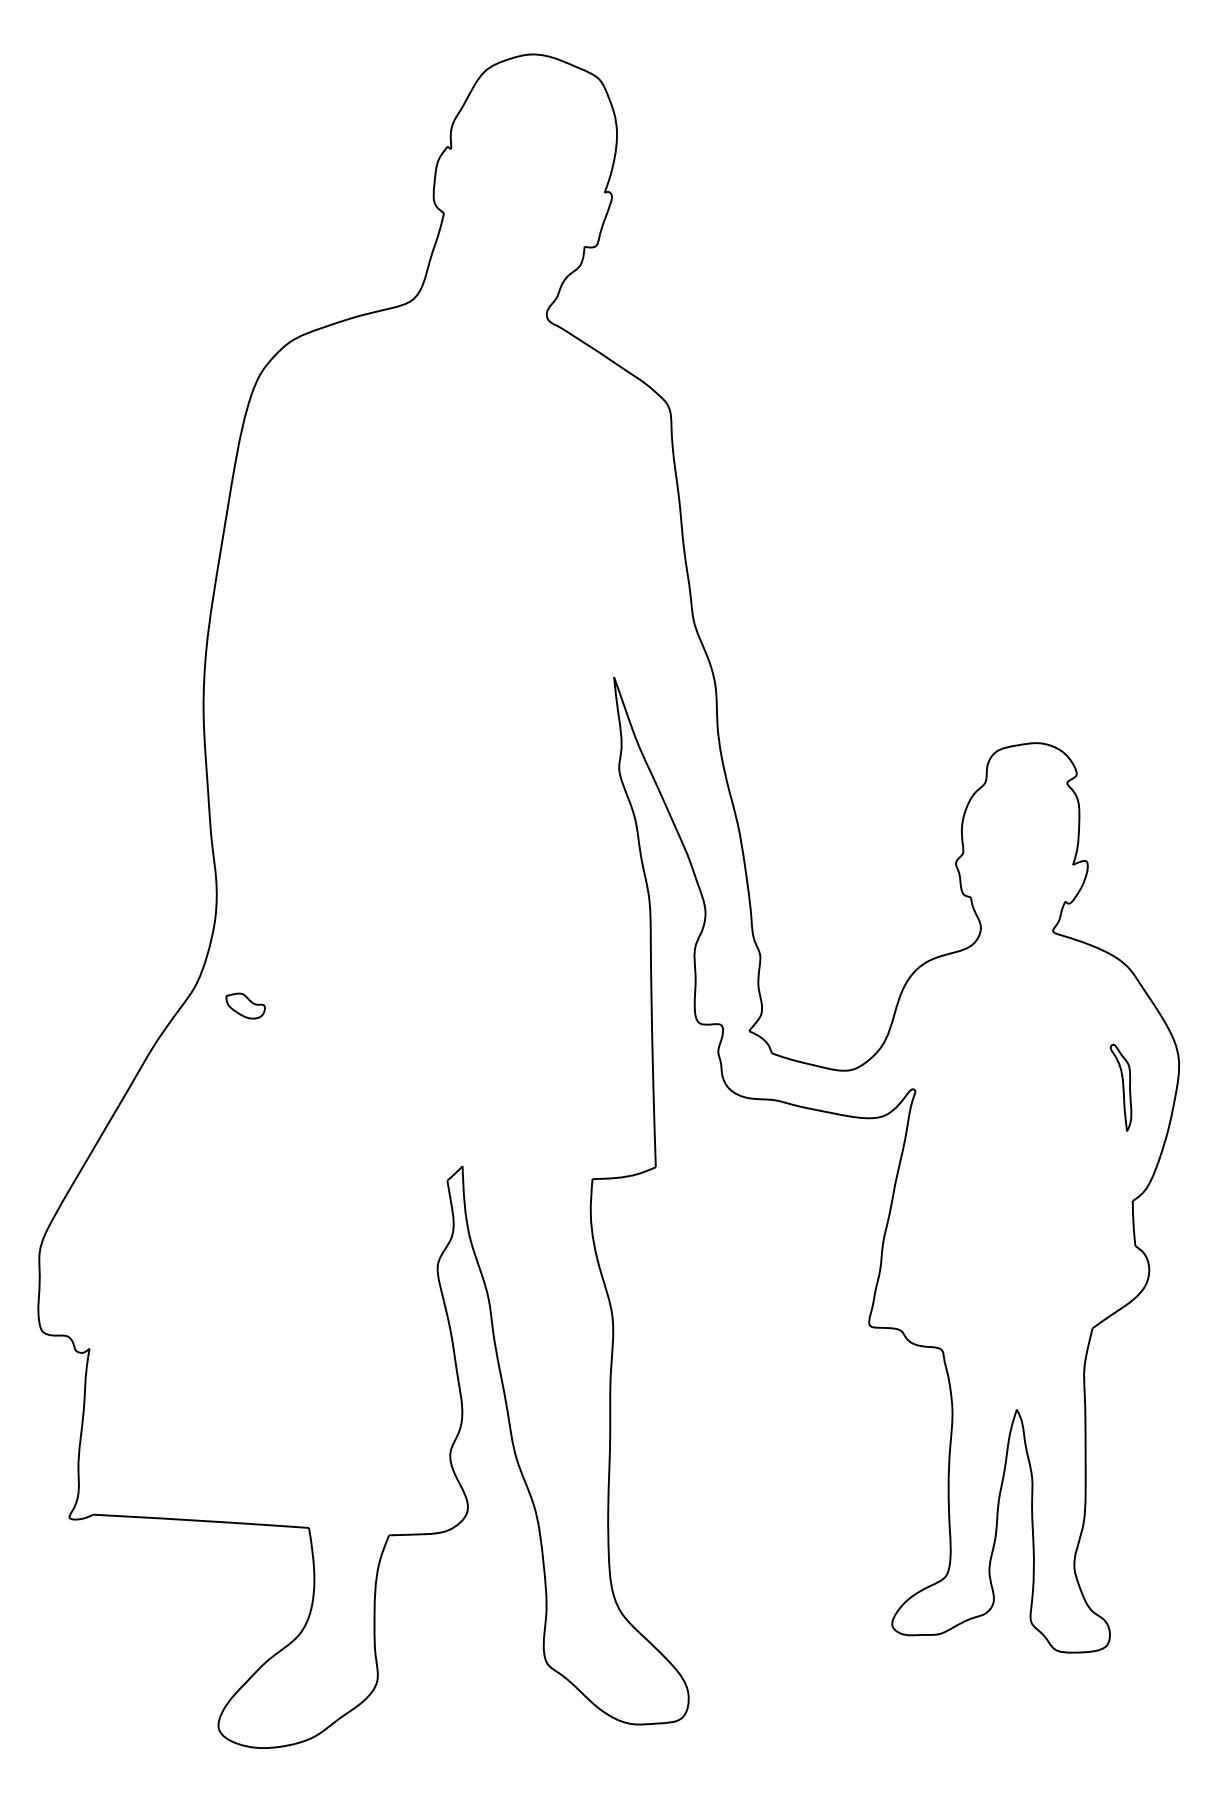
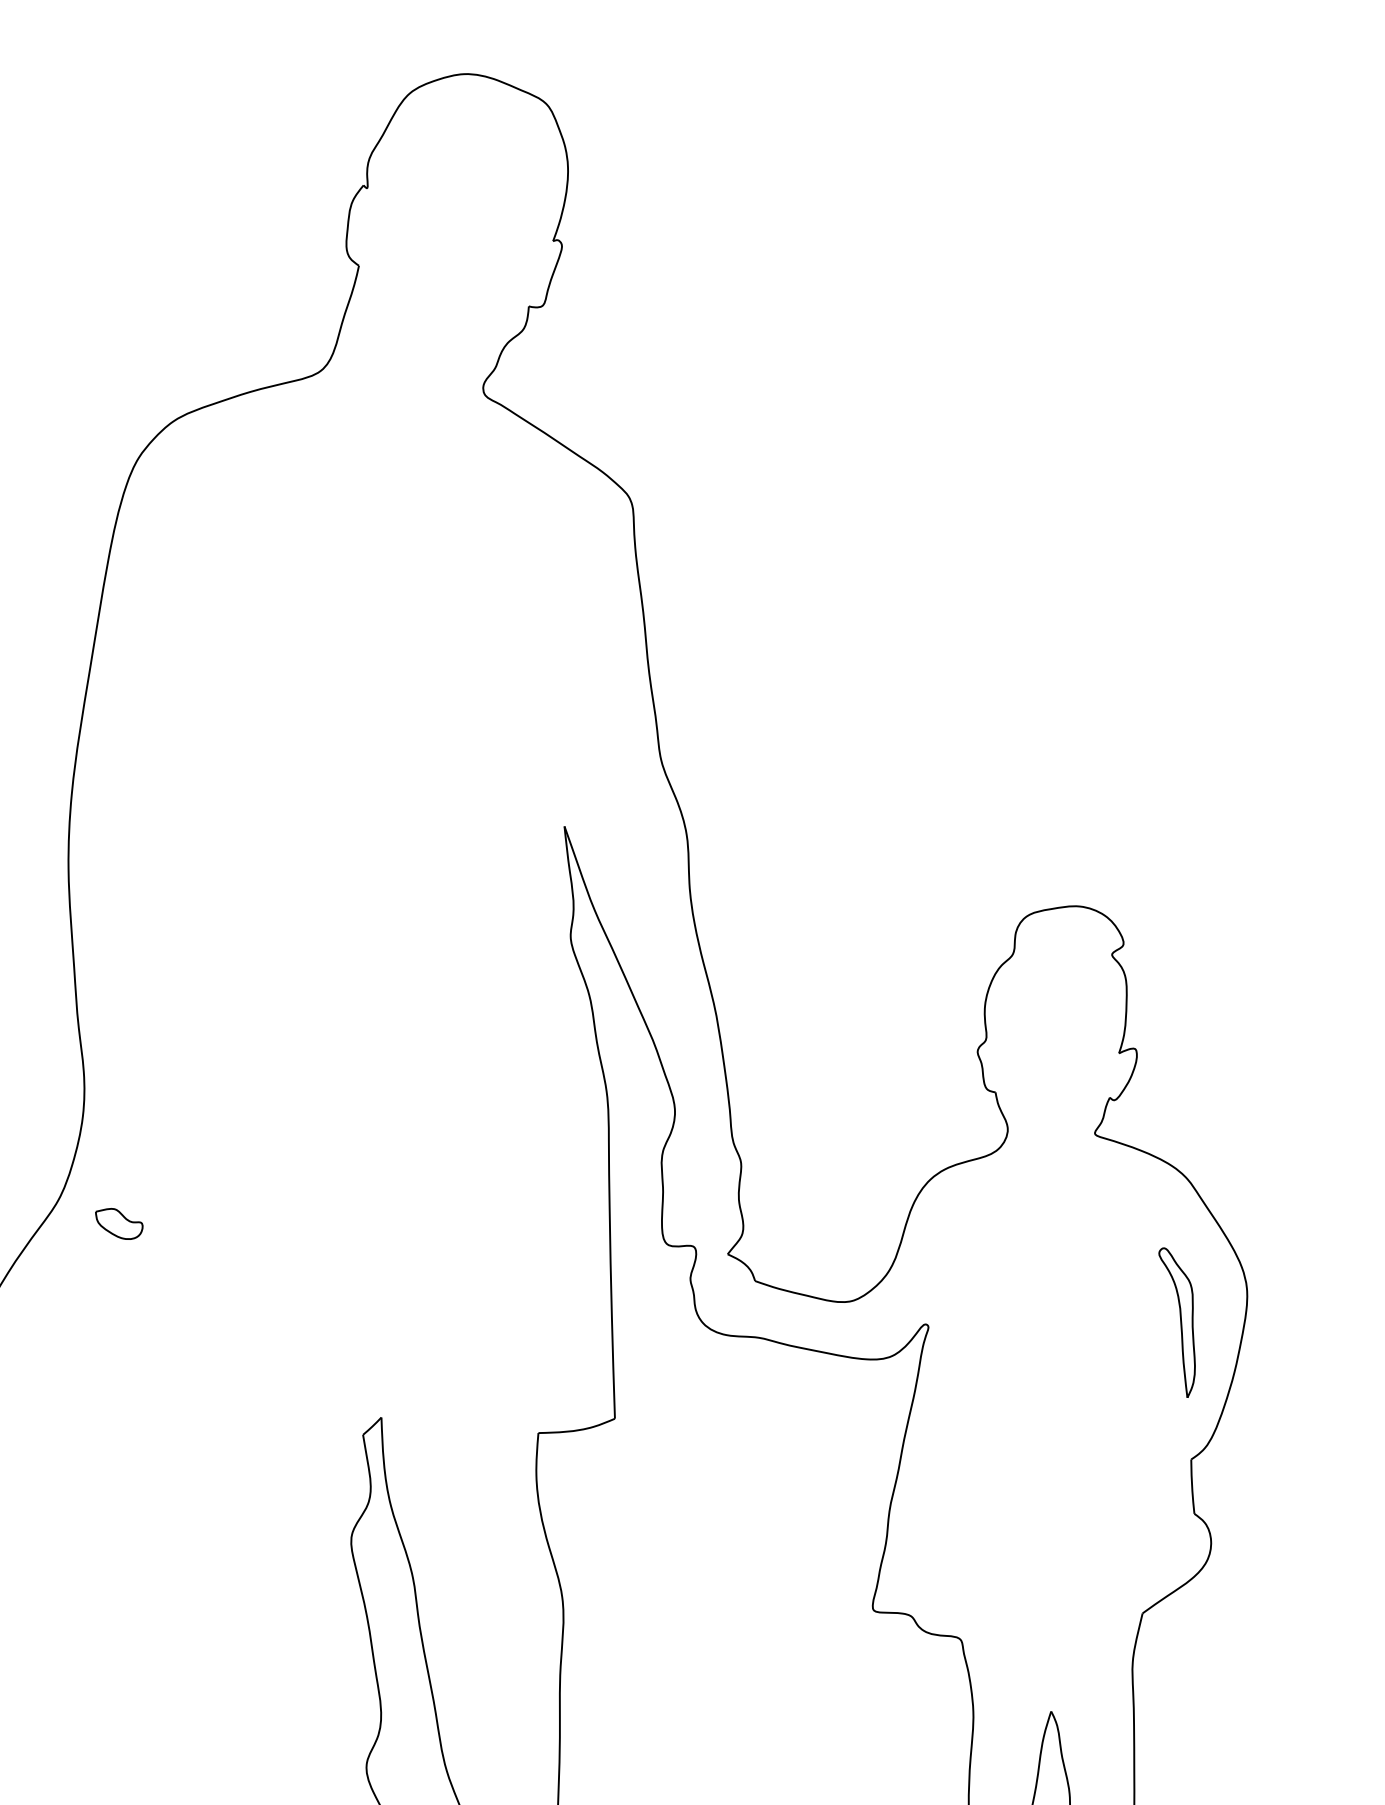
part: (1120, 1087) -> (1176, 1322), size x1.43

